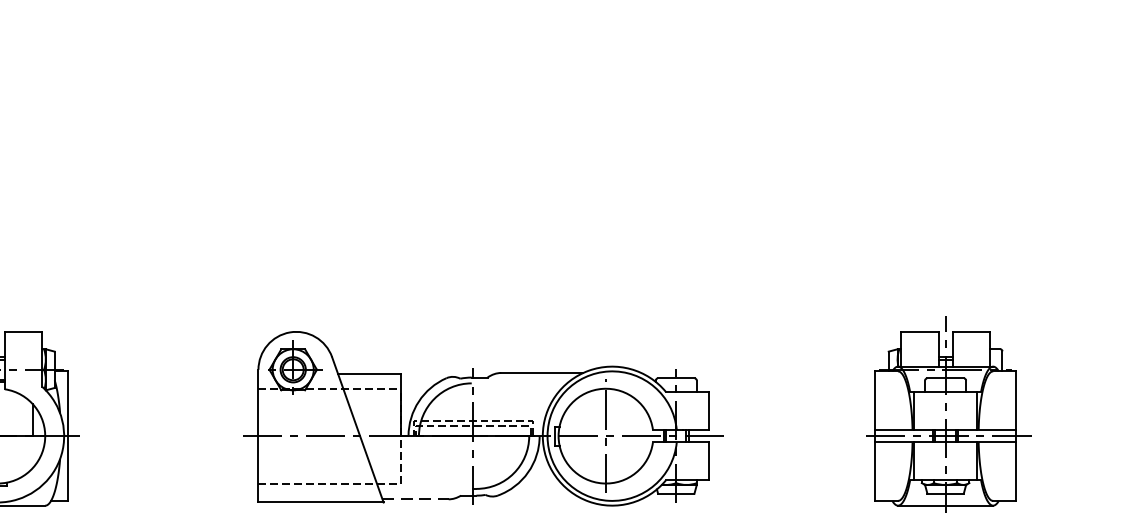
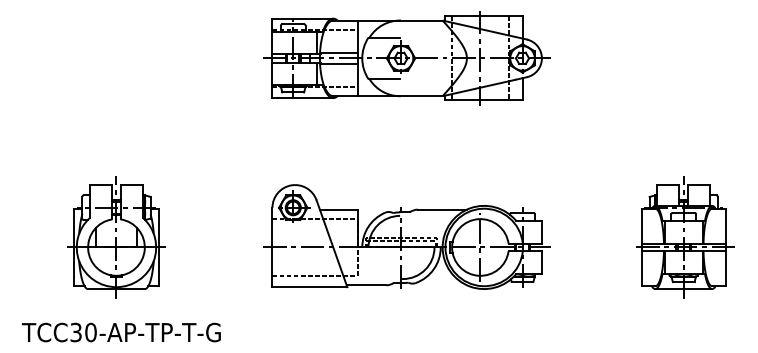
part: (482, 120) -> (406, 58), added
line: (415, 499) -> (366, 285), dashed -> solid

